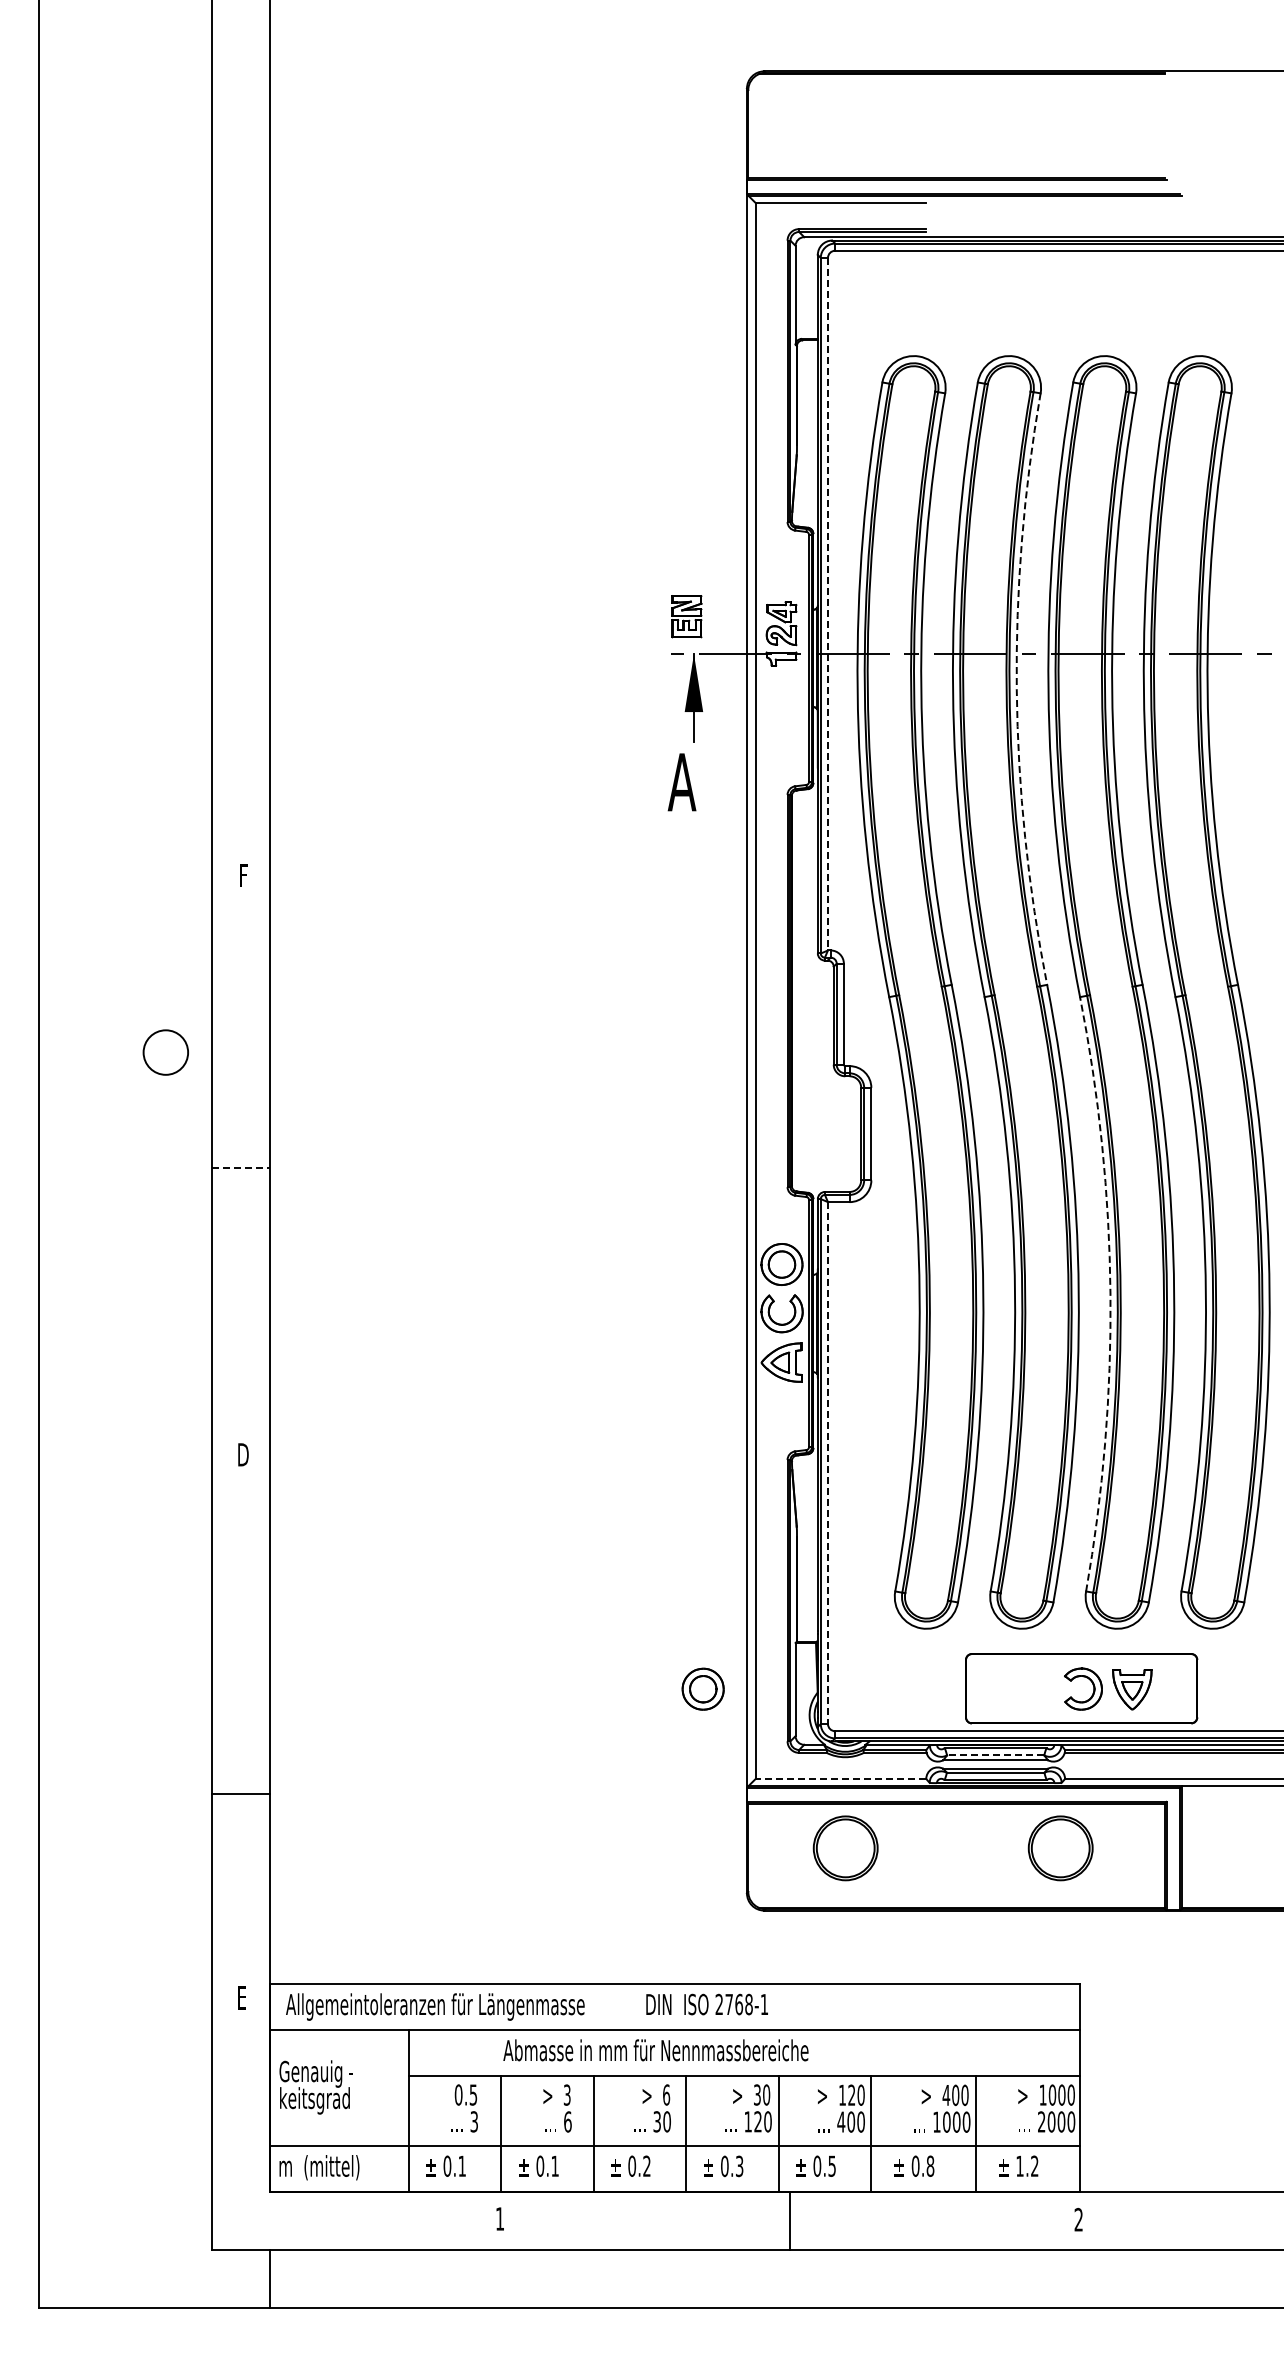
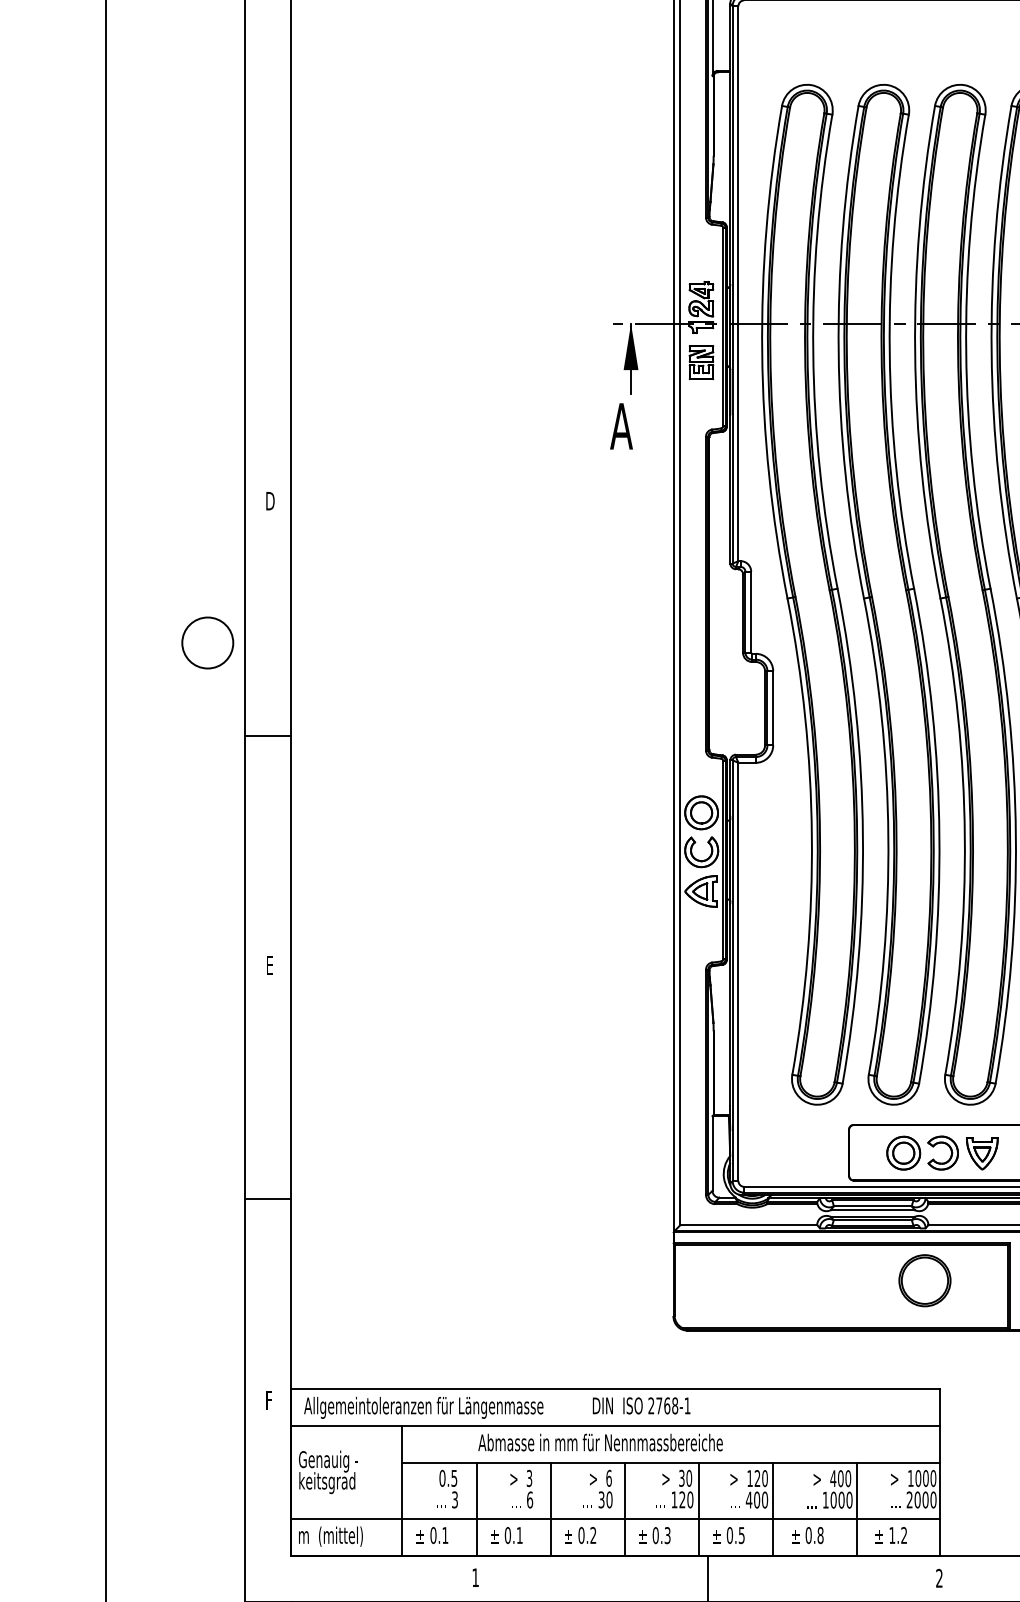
line: (827, 604) -> (738, 283), dashed -> solid
part: (686, 616) -> (701, 362), moved
arc: (1016, 689) -> (889, 352), dashed -> solid
text: (243, 875) -> (270, 501), F -> D
circle: (165, 1052) -> (207, 642), size x1.43
line: (241, 1168) -> (268, 735), dashed -> solid
arc: (1110, 1294) -> (964, 836), dashed -> solid
text: (243, 1454) -> (270, 965), D -> E
line: (827, 1463) -> (738, 972), dashed -> solid
part: (702, 1688) -> (903, 1152), moved
line: (995, 1755) -> (872, 1206), dashed -> solid
line: (840, 1778) -> (748, 1224), dashed -> solid
line: (240, 1793) -> (267, 1199), moved
part: (845, 1848) -> (752, 1280), removed
text: (241, 1997) -> (268, 1400), E -> F

